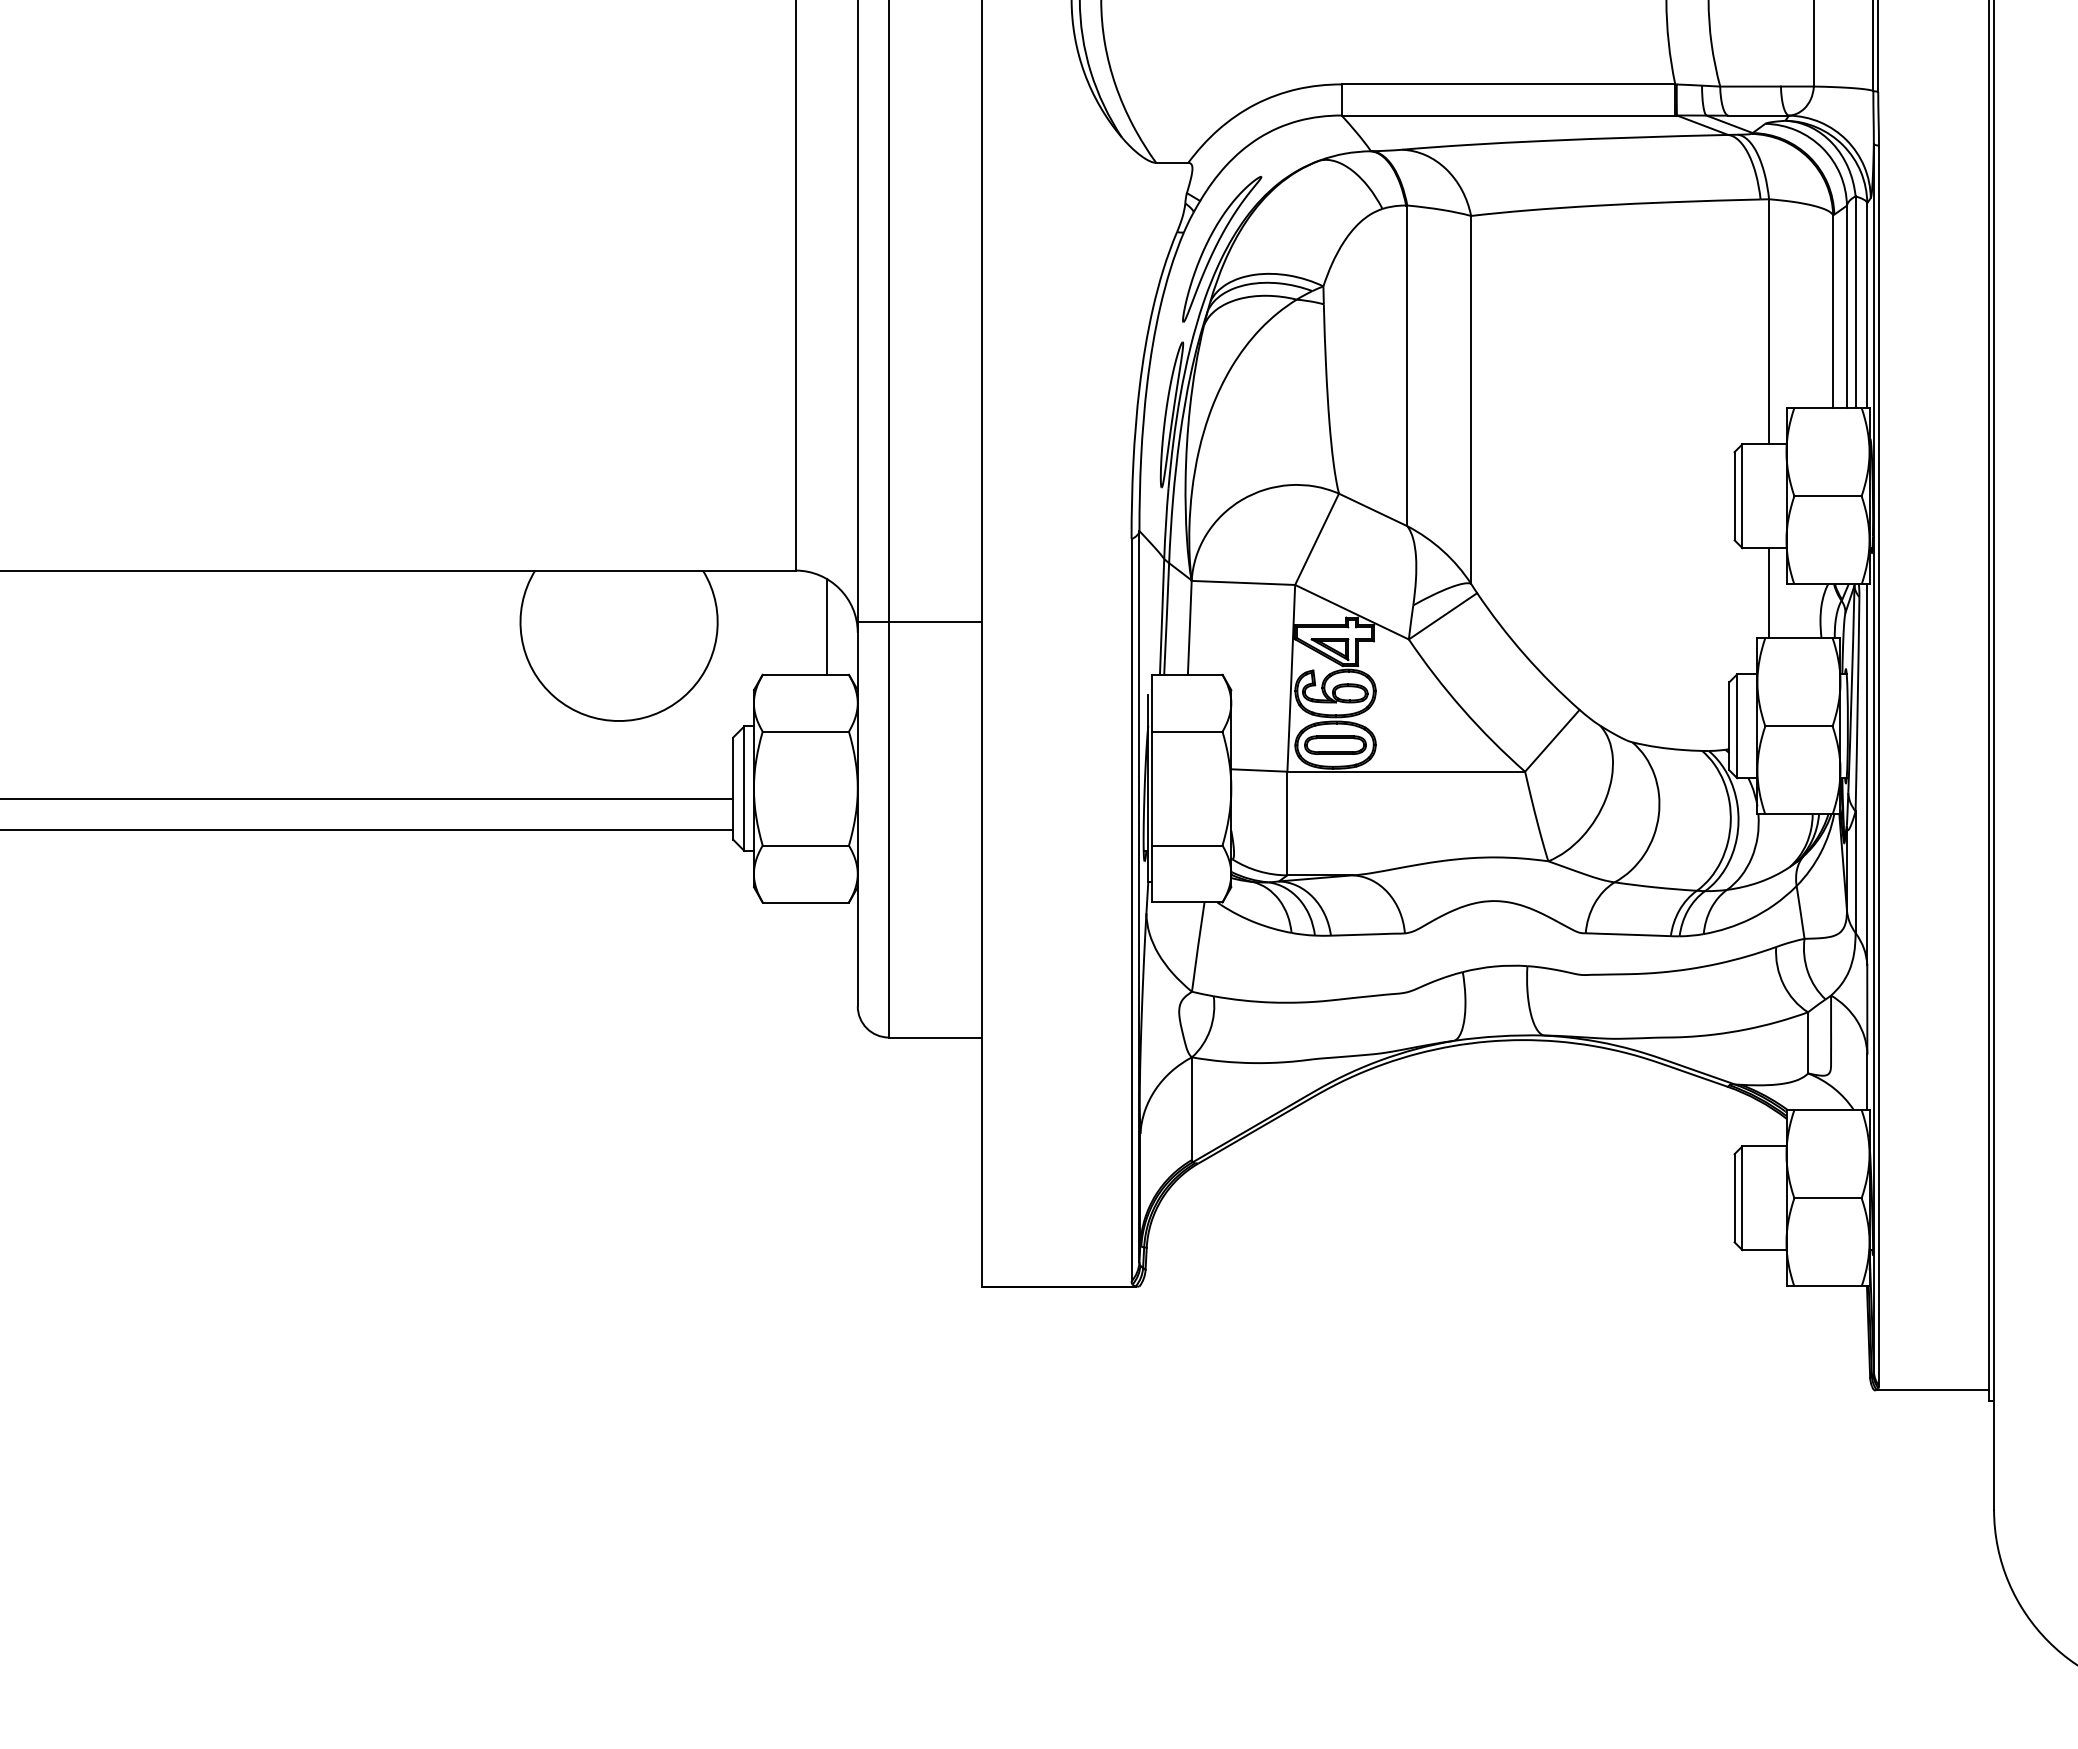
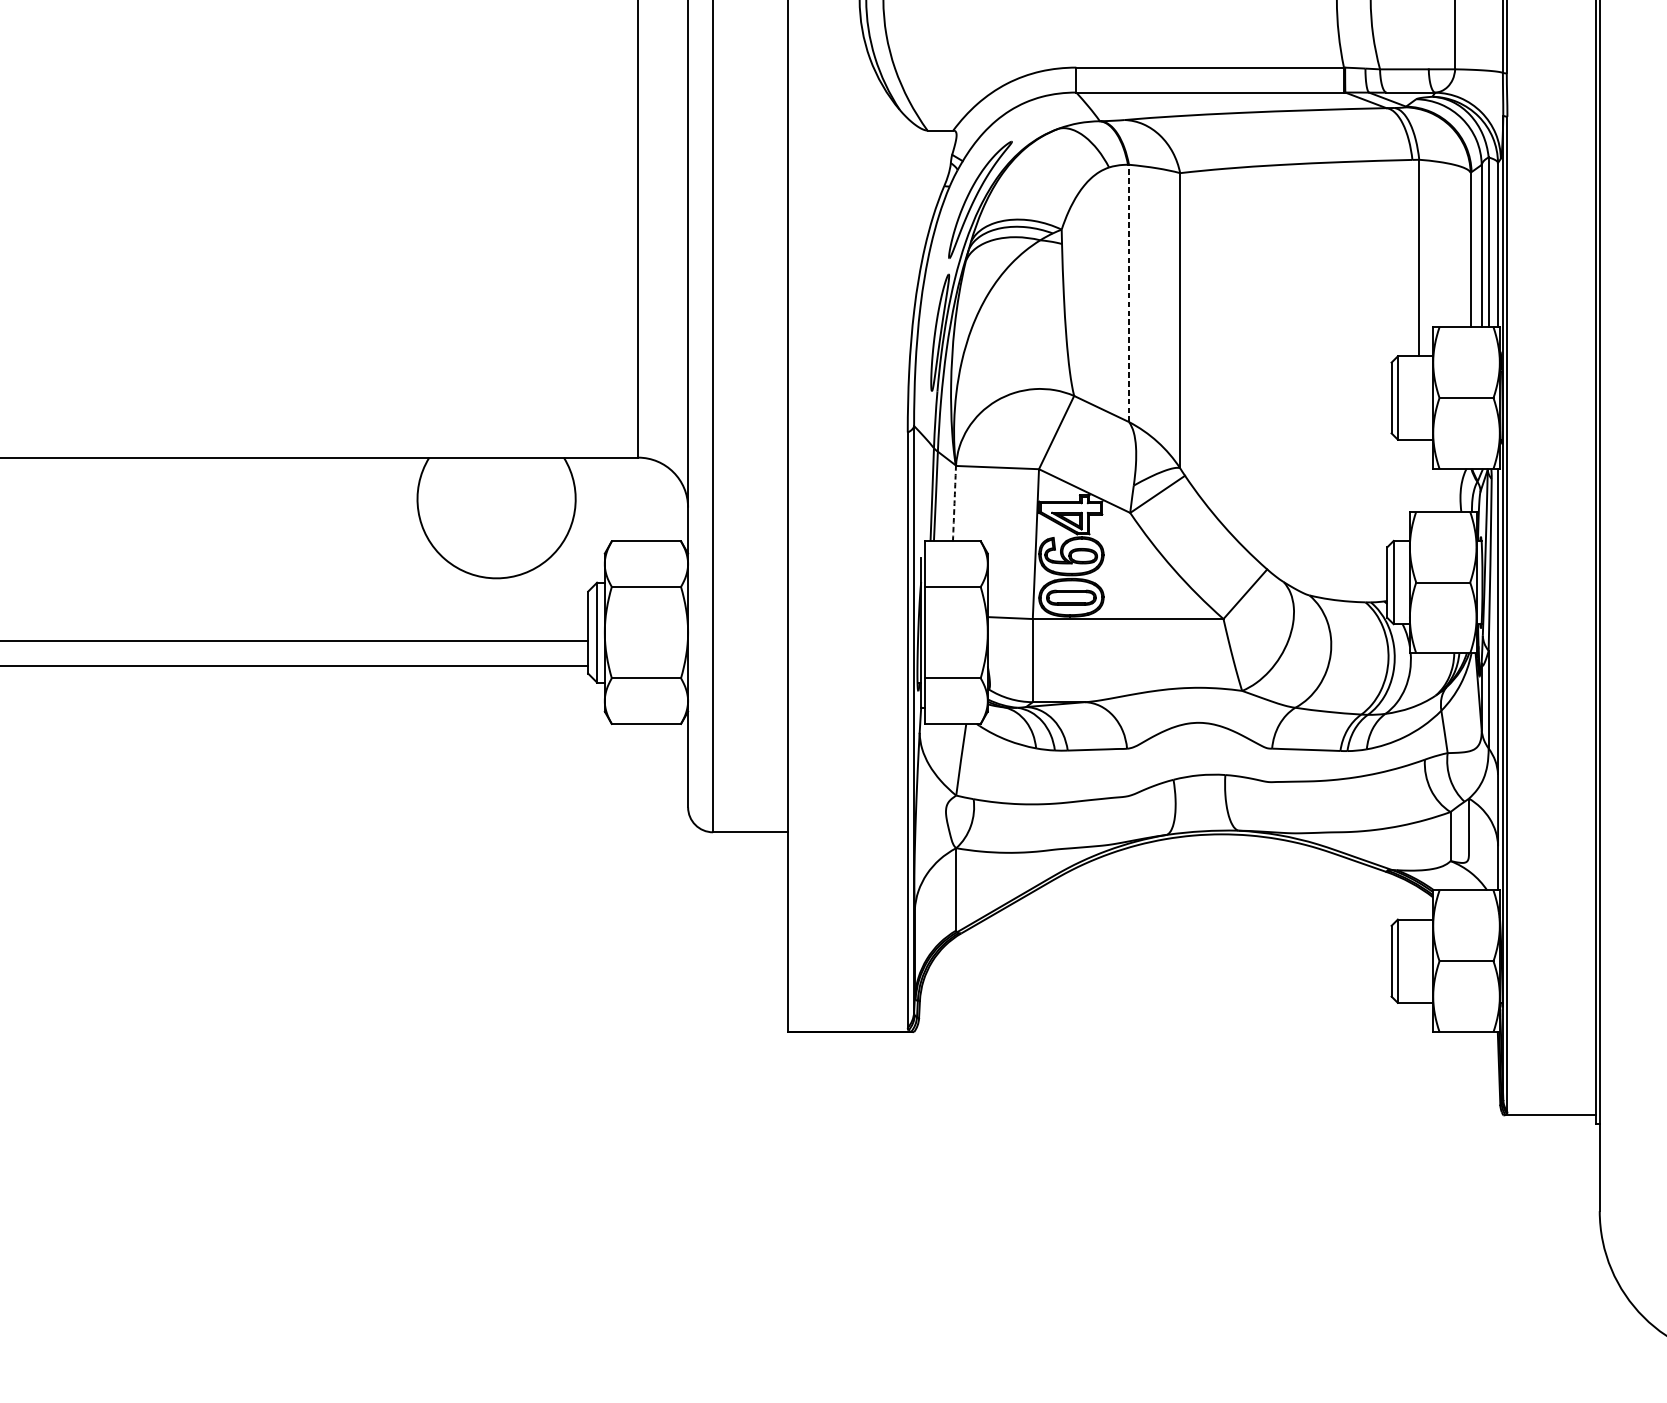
line: (1407, 365) -> (1129, 293), solid -> dashed
line: (1769, 593) -> (1419, 476), removed
line: (919, 622) -> (737, 499), removed
line: (826, 626) -> (663, 502), removed
arc: (1189, 627) -> (954, 503), solid -> dashed

